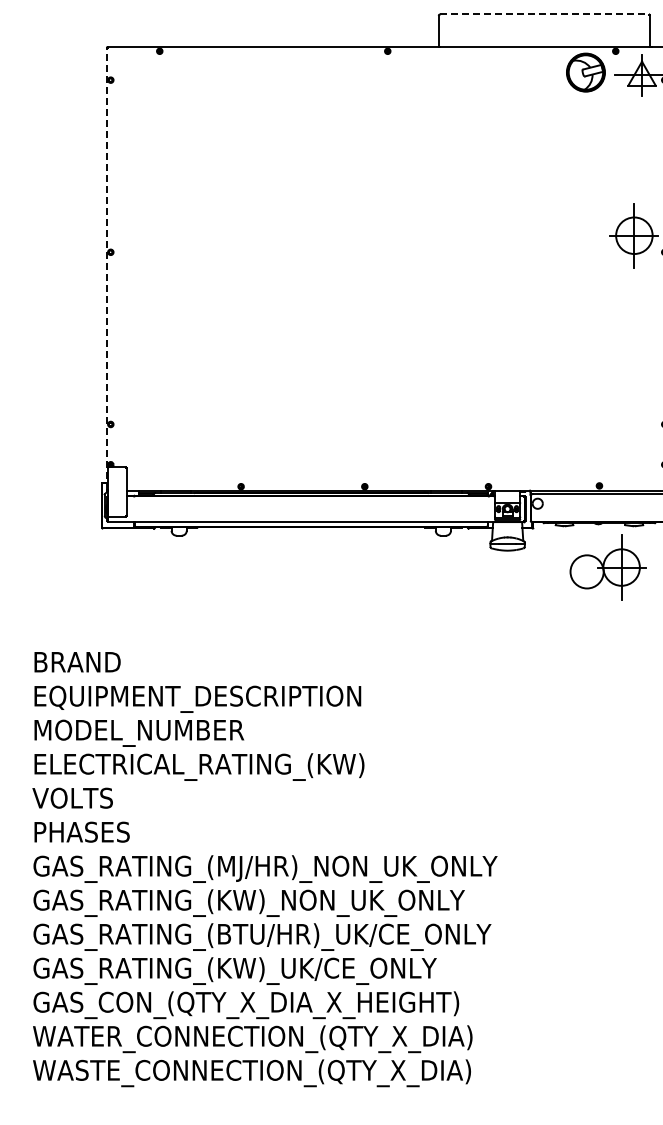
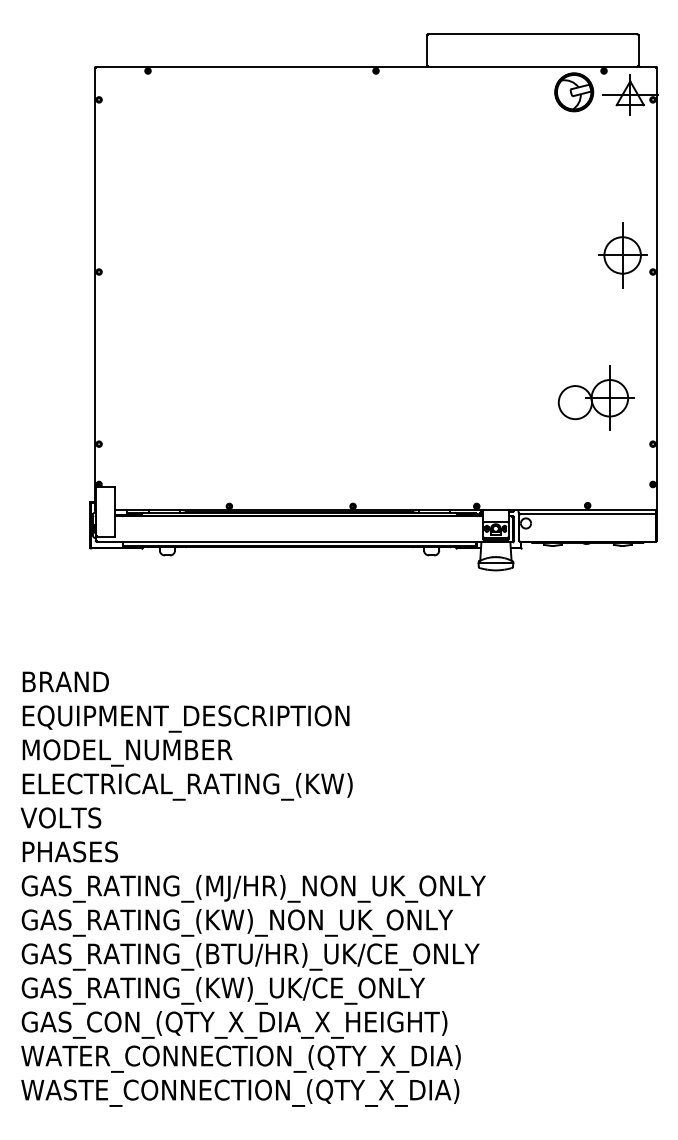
line: (544, 14) -> (532, 34), dashed -> solid
line: (107, 268) -> (95, 288), dashed -> solid
part: (607, 566) -> (595, 397), moved

